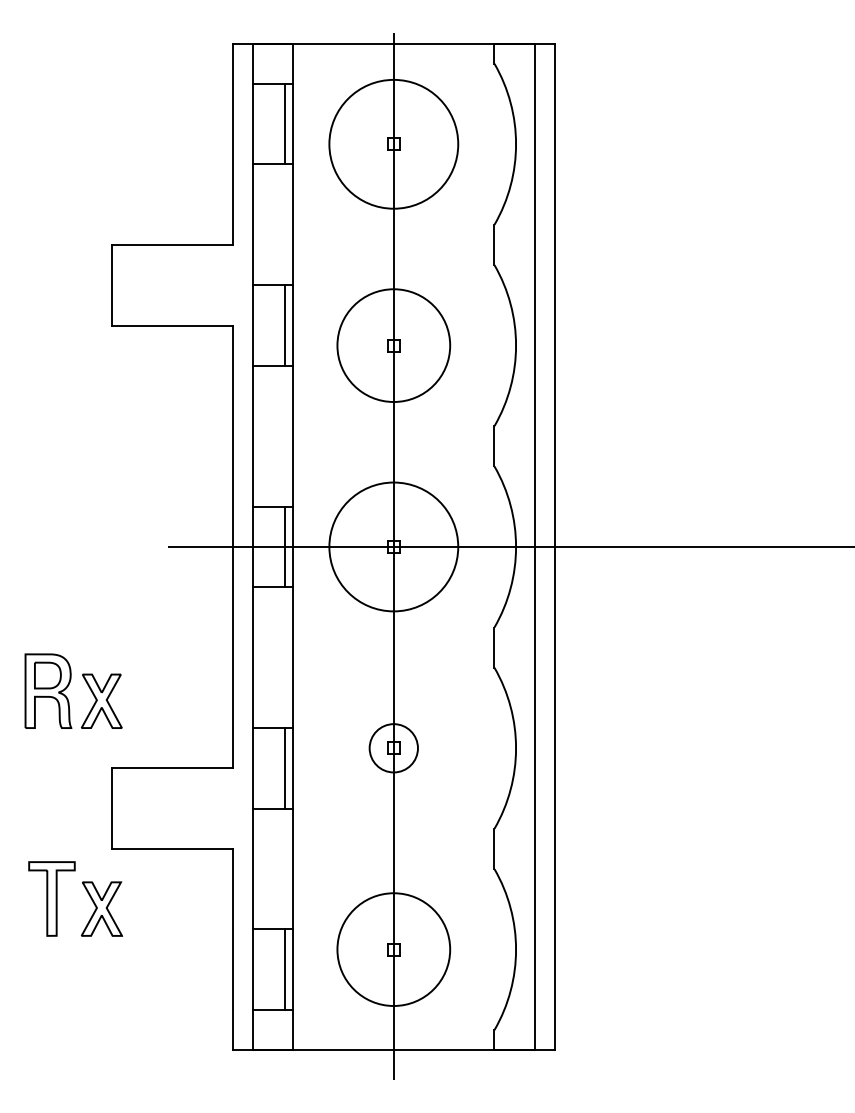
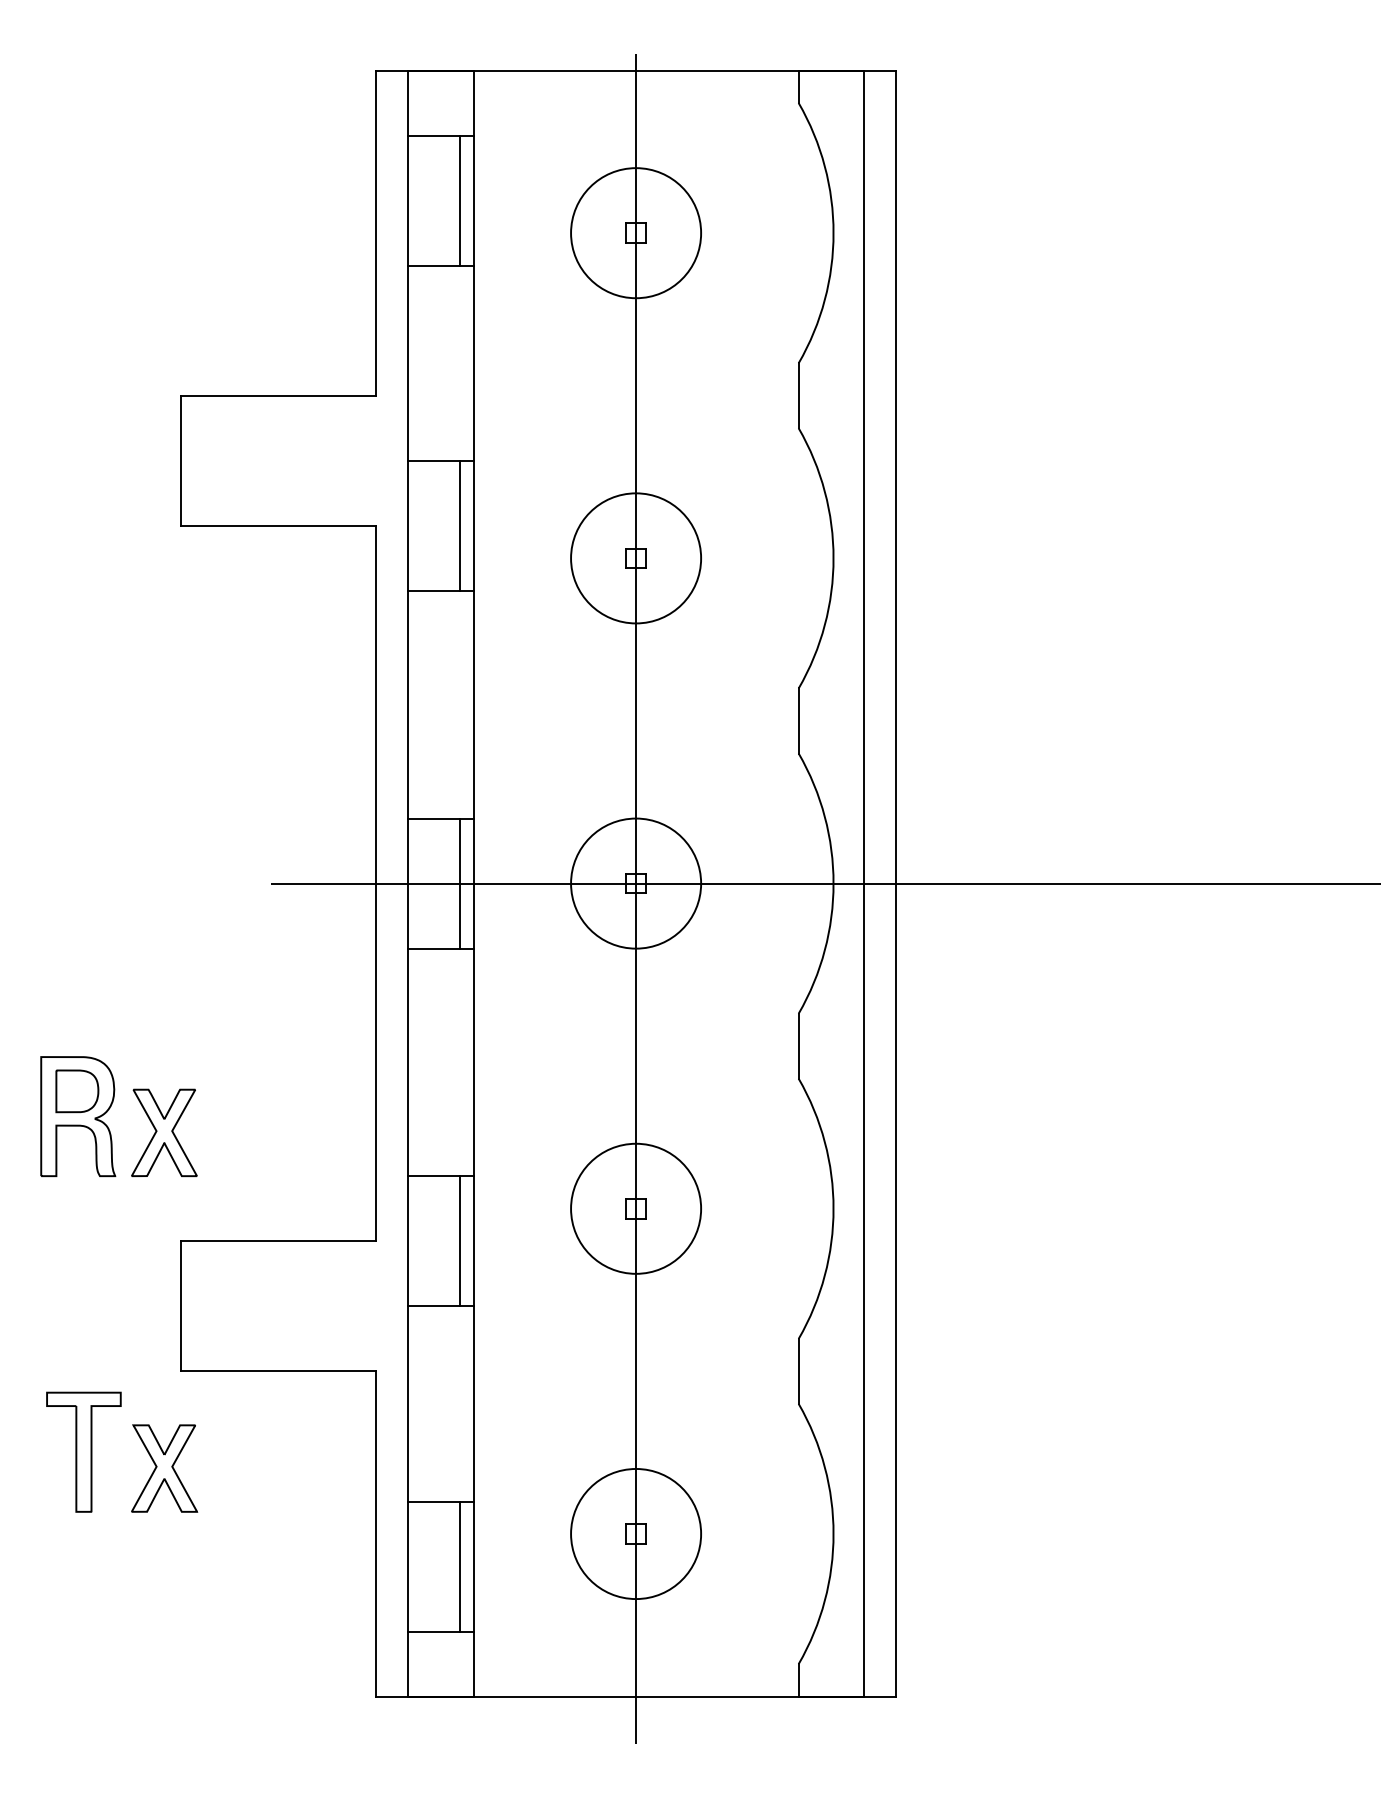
circle: (393, 144) -> (635, 233), size x0.62
circle: (393, 345) -> (635, 558), size x0.71
circle: (393, 546) -> (635, 882), size x0.62
circle: (393, 748) -> (635, 1209), size x1.67
circle: (393, 949) -> (635, 1533), size x0.71

